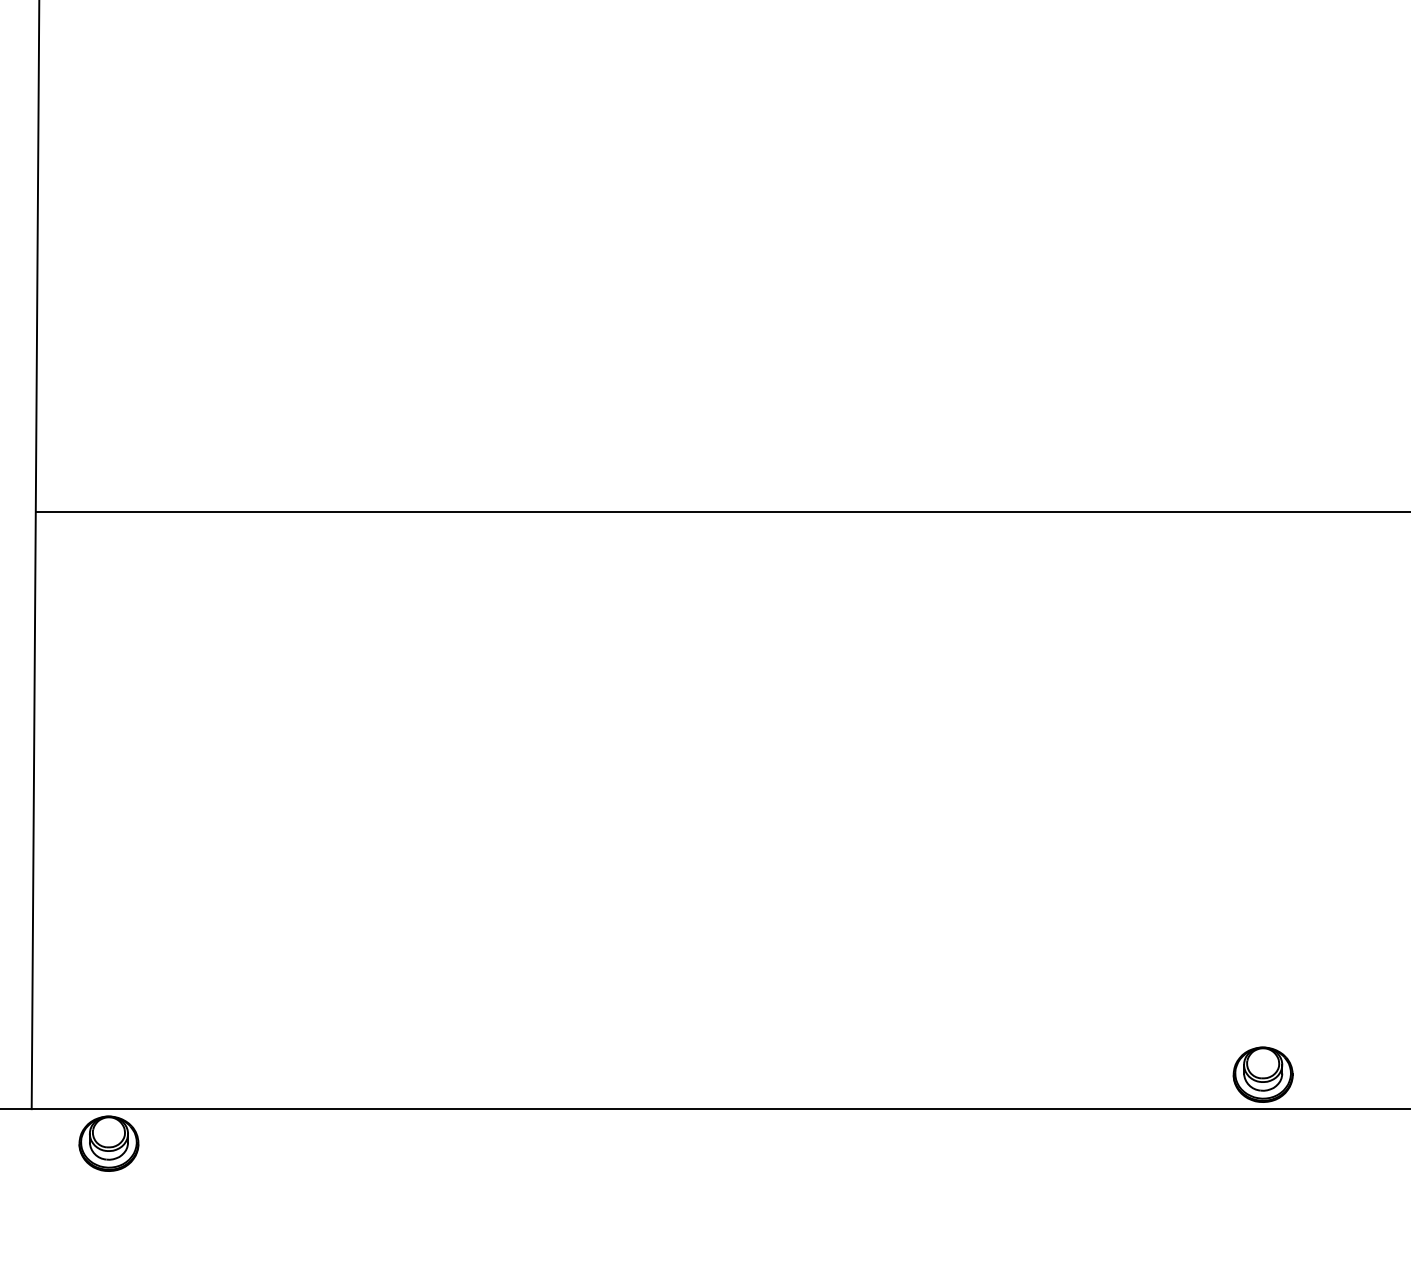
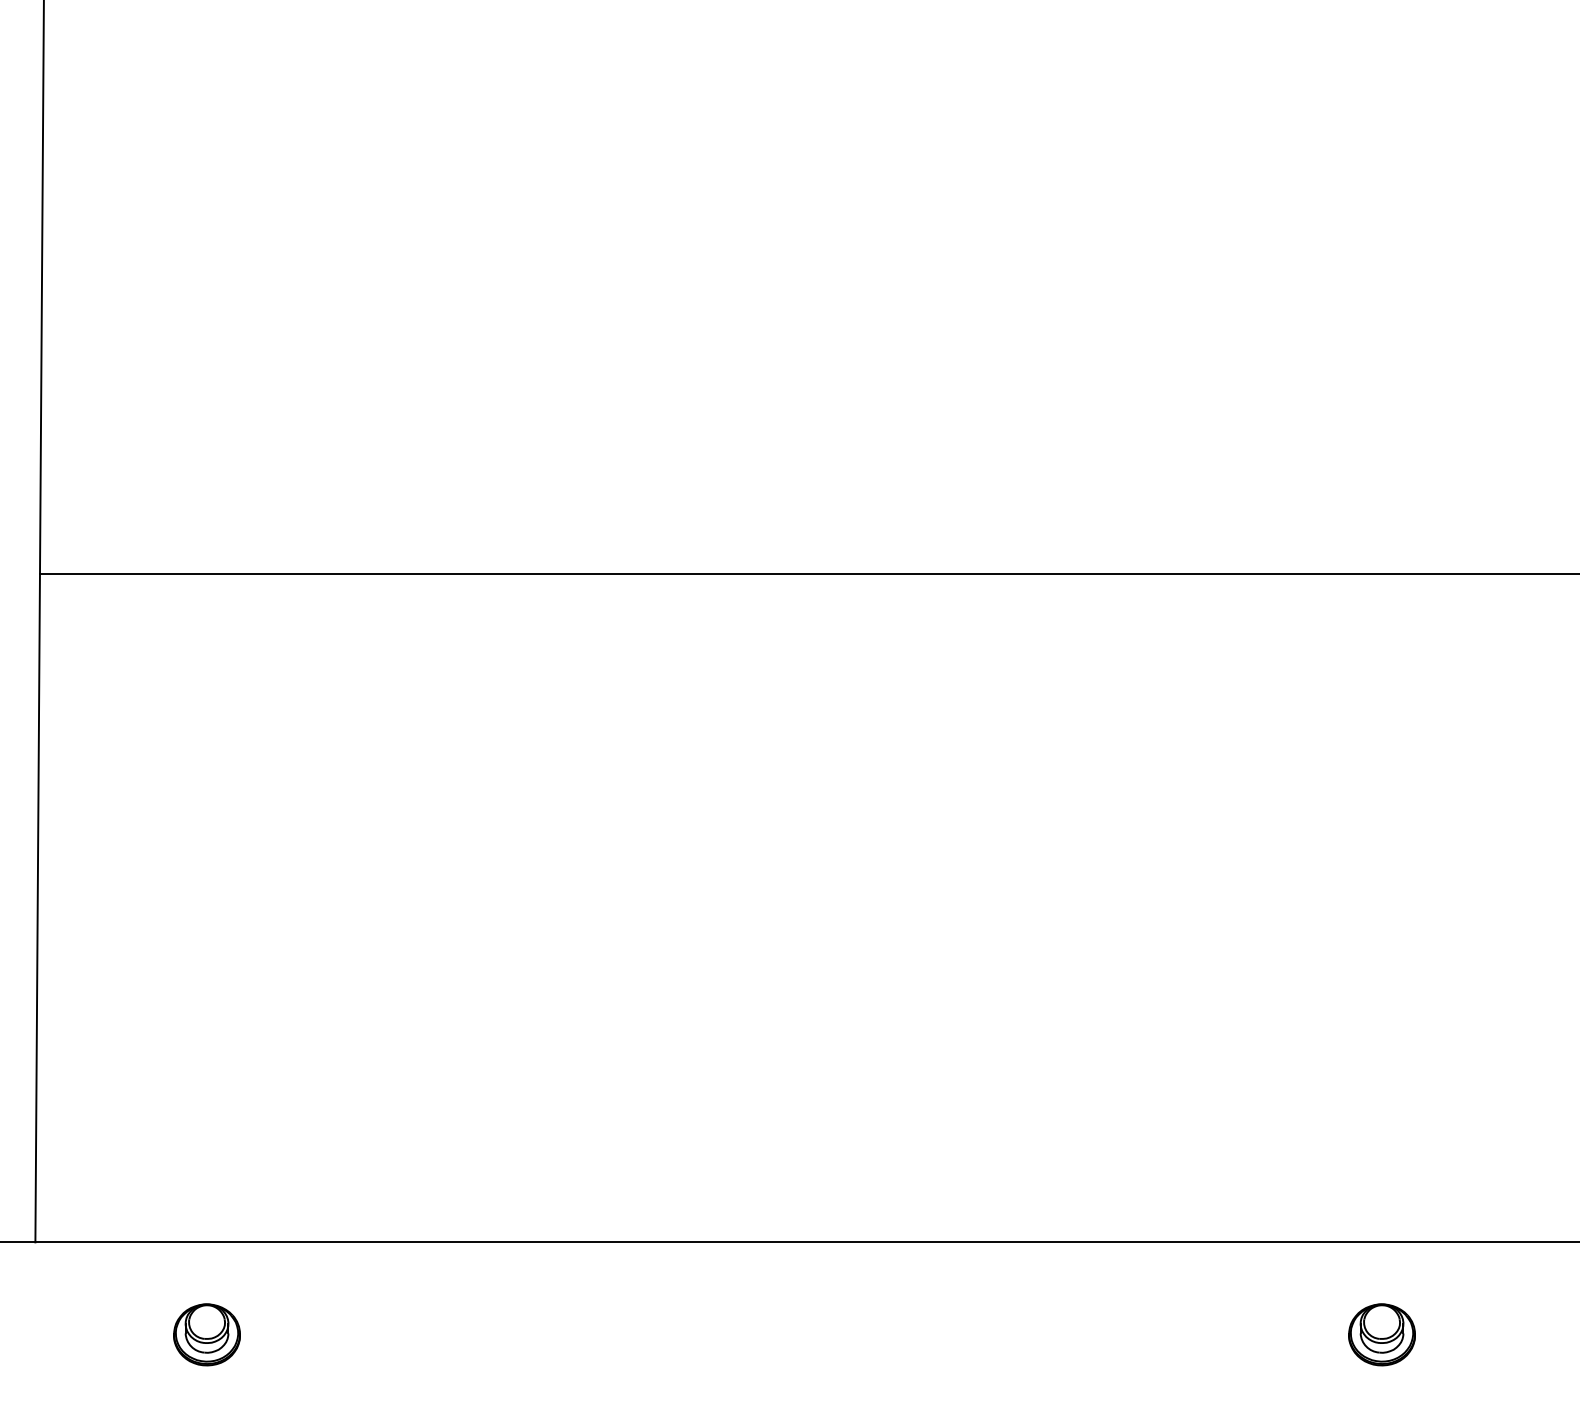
part: (1262, 1074) -> (1381, 1334), moved
part: (108, 1143) -> (206, 1334), moved

